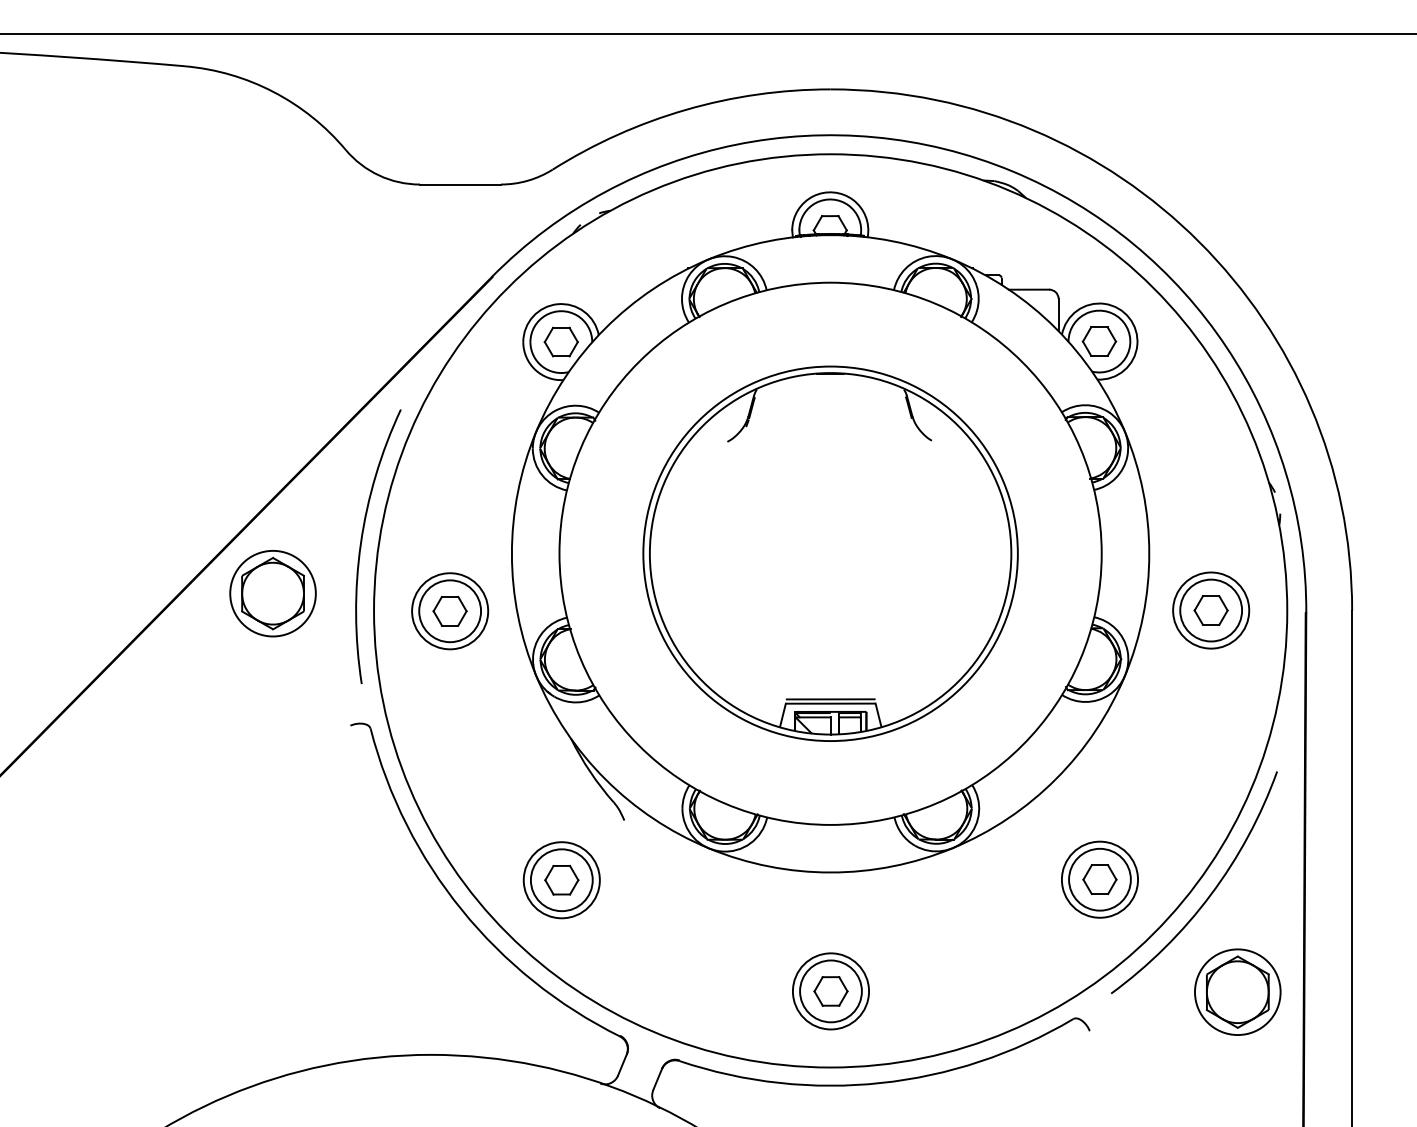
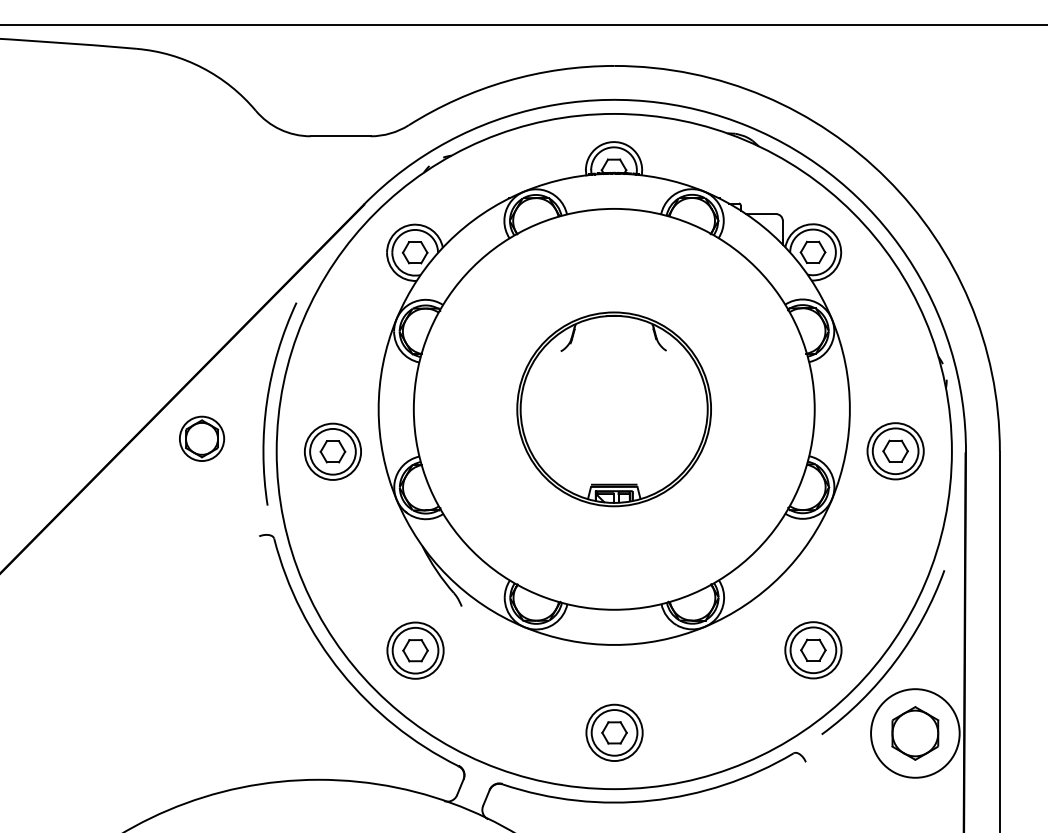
part: (829, 554) -> (613, 409), size x0.7
part: (272, 593) -> (201, 438), size x0.7
circle: (1238, 992) -> (915, 733), size x1.4

